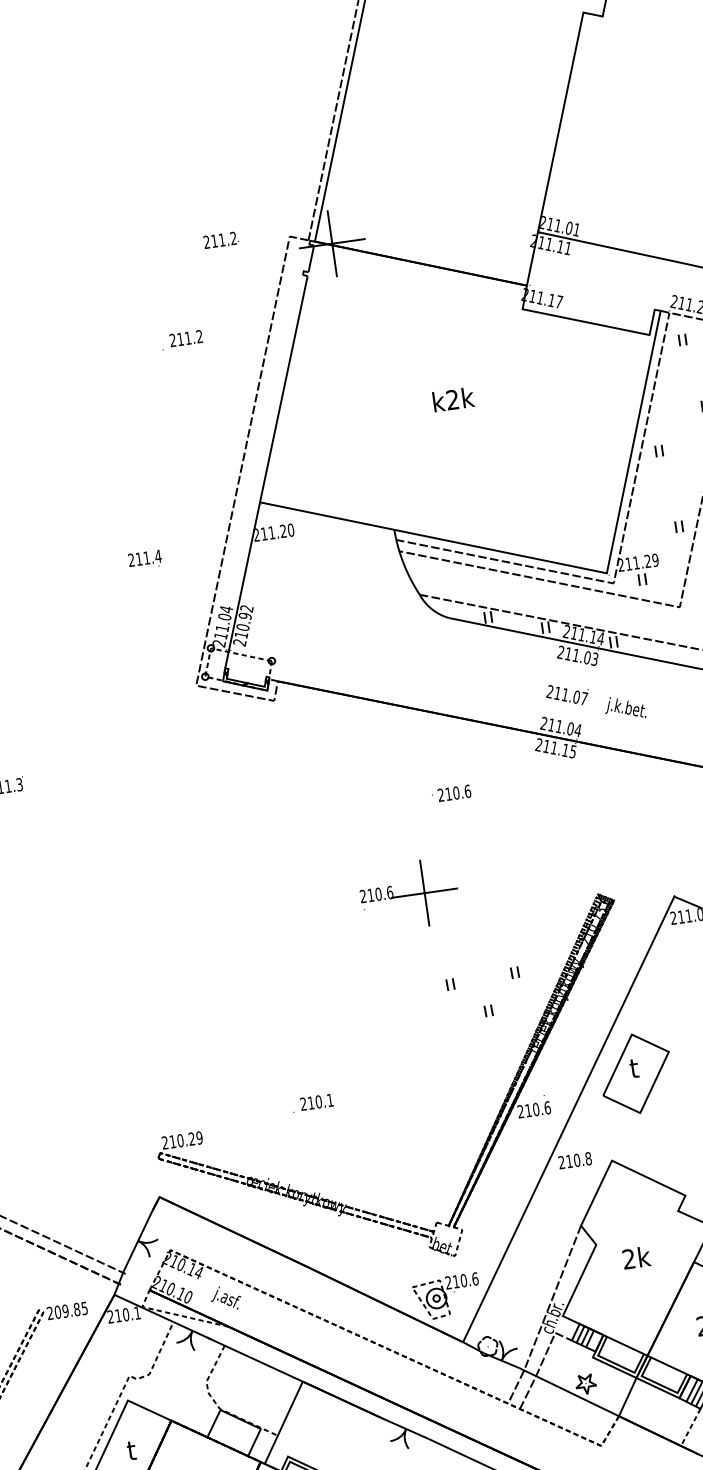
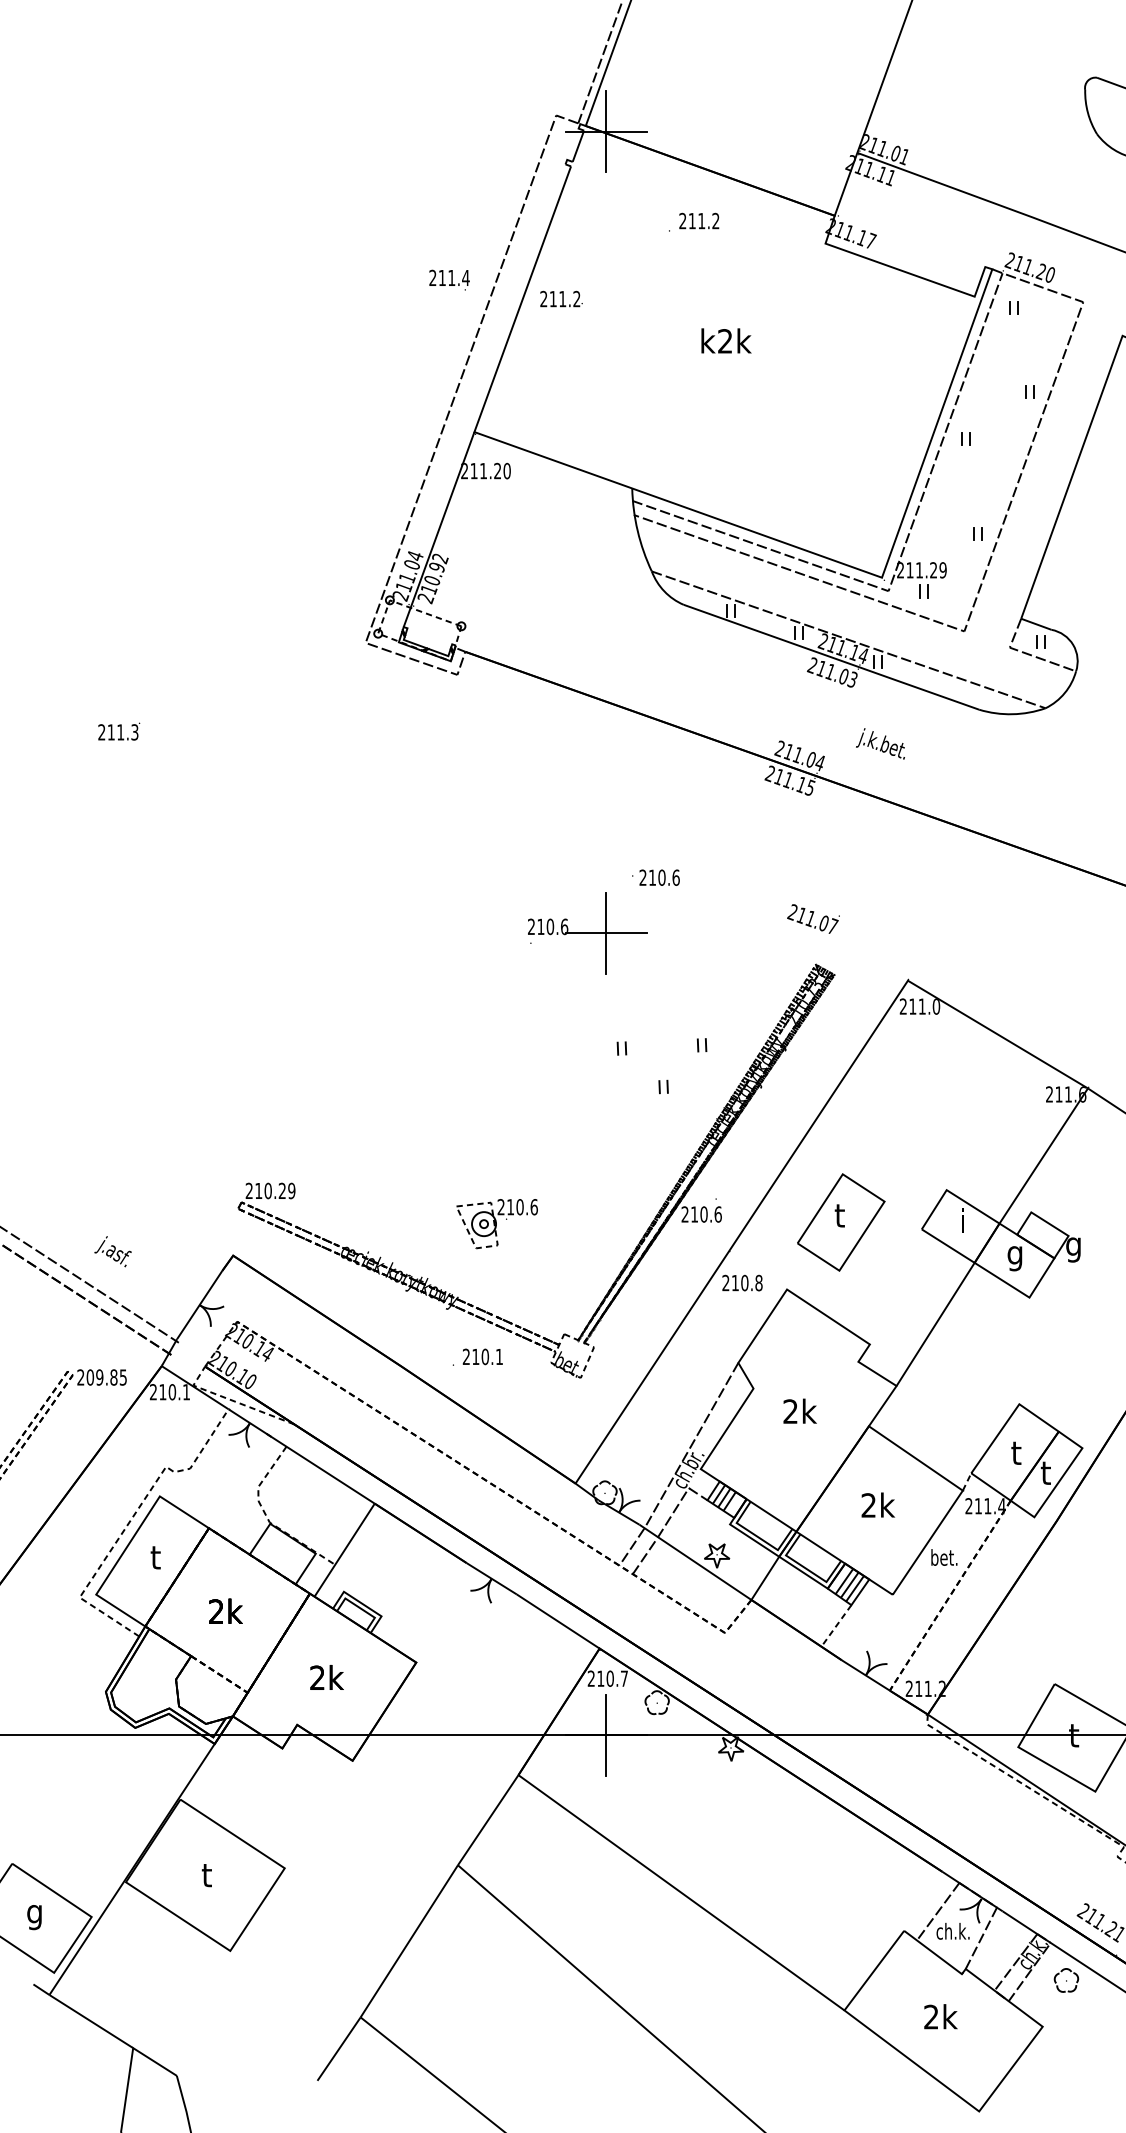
text: (221, 239) -> (561, 298), moved
text: (182, 339) -> (694, 221), moved
text: (145, 559) -> (449, 279), moved
text: (567, 694) -> (813, 918), moved
text: (451, 793) -> (655, 877), moved
part: (636, 1073) -> (841, 1222), moved
text: (312, 1102) -> (477, 1356), moved
part: (446, 1297) -> (496, 1224), moved
text: (225, 1298) -> (112, 1251), moved

